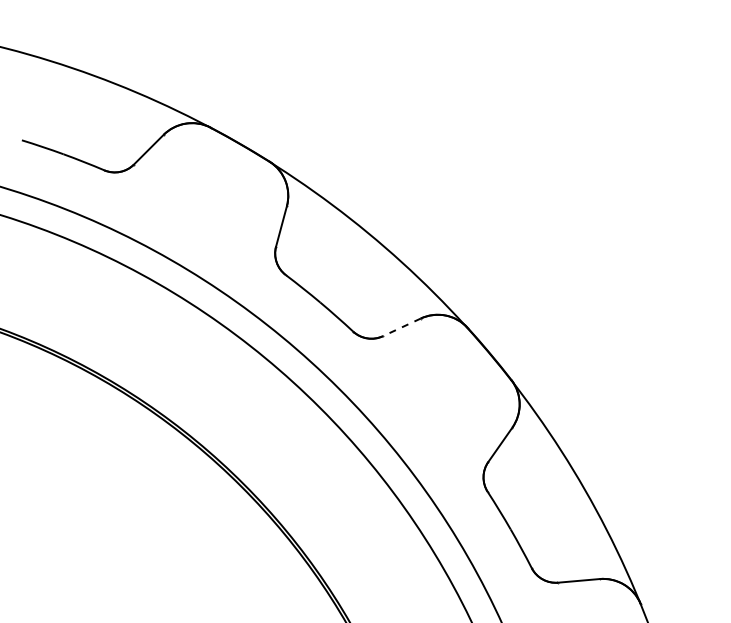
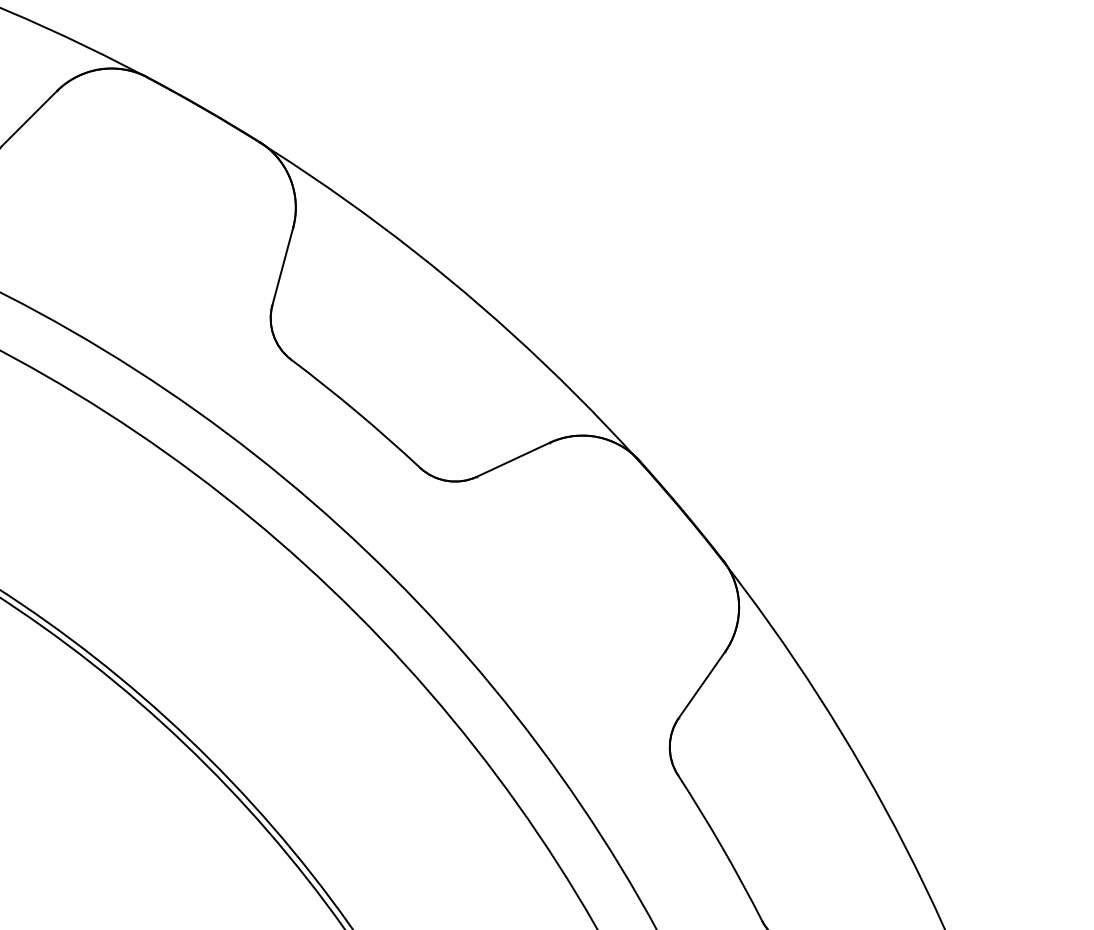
line: (401, 327) -> (512, 460), dashed -> solid

